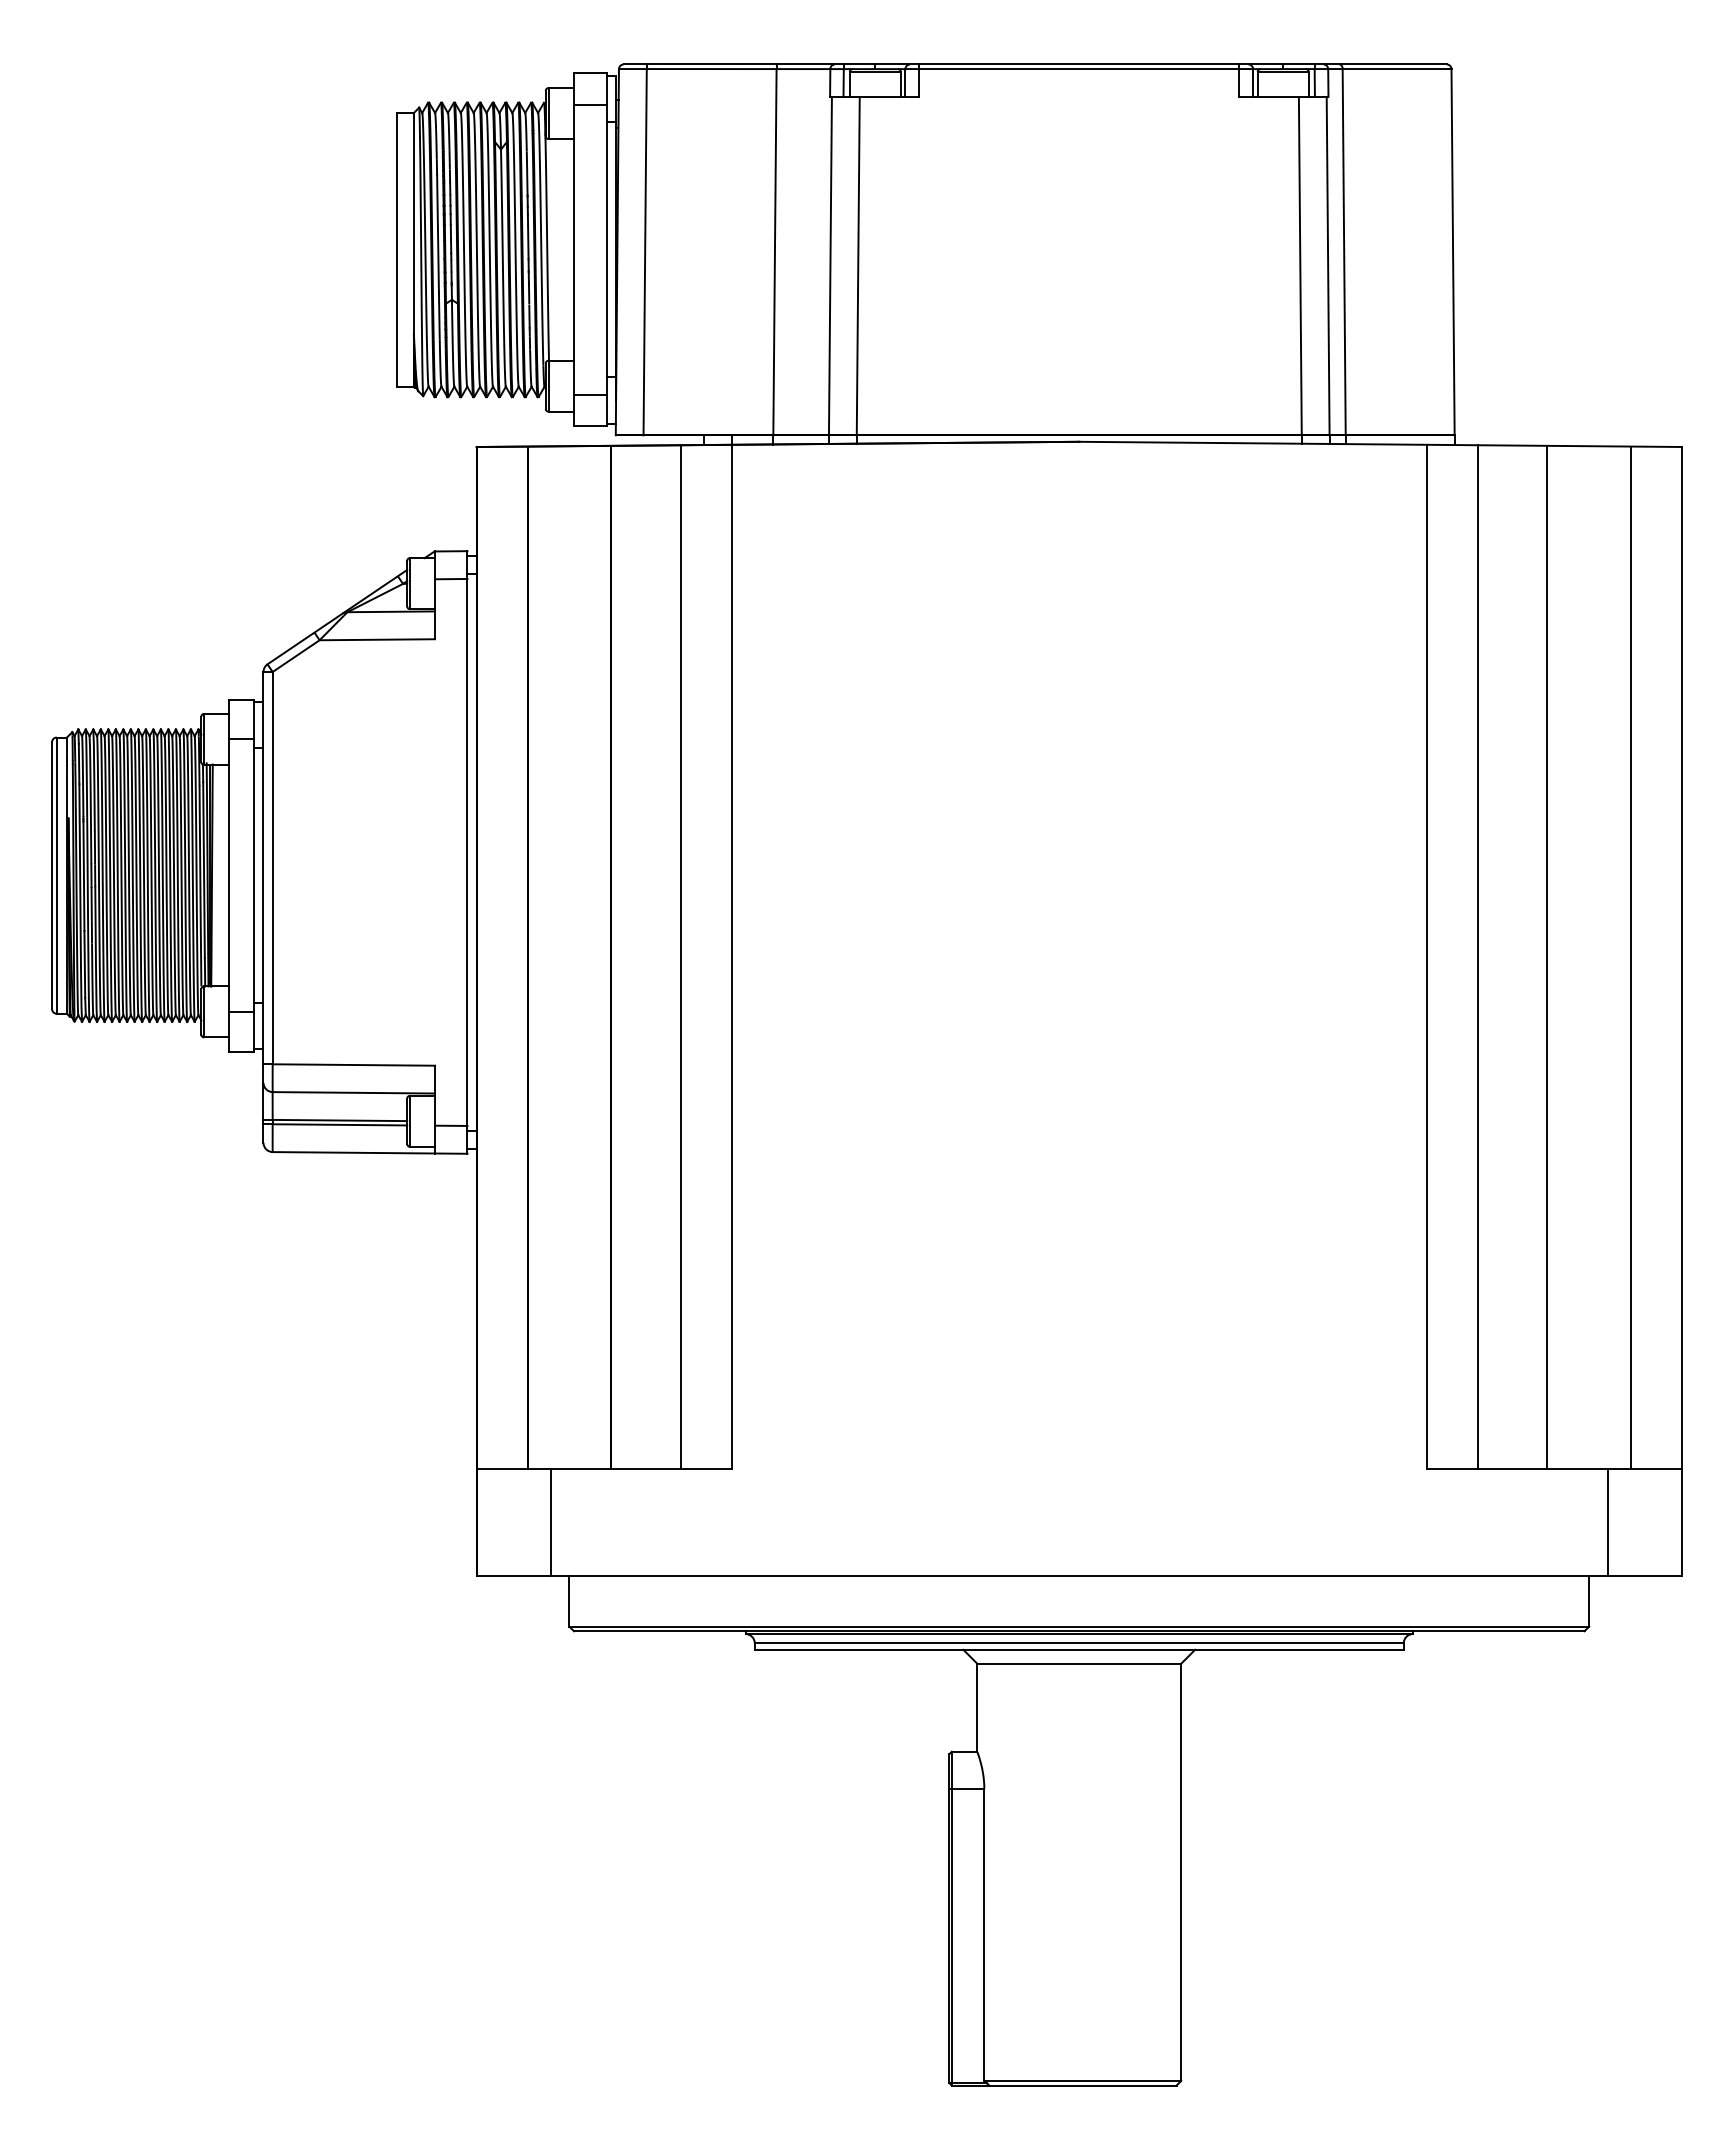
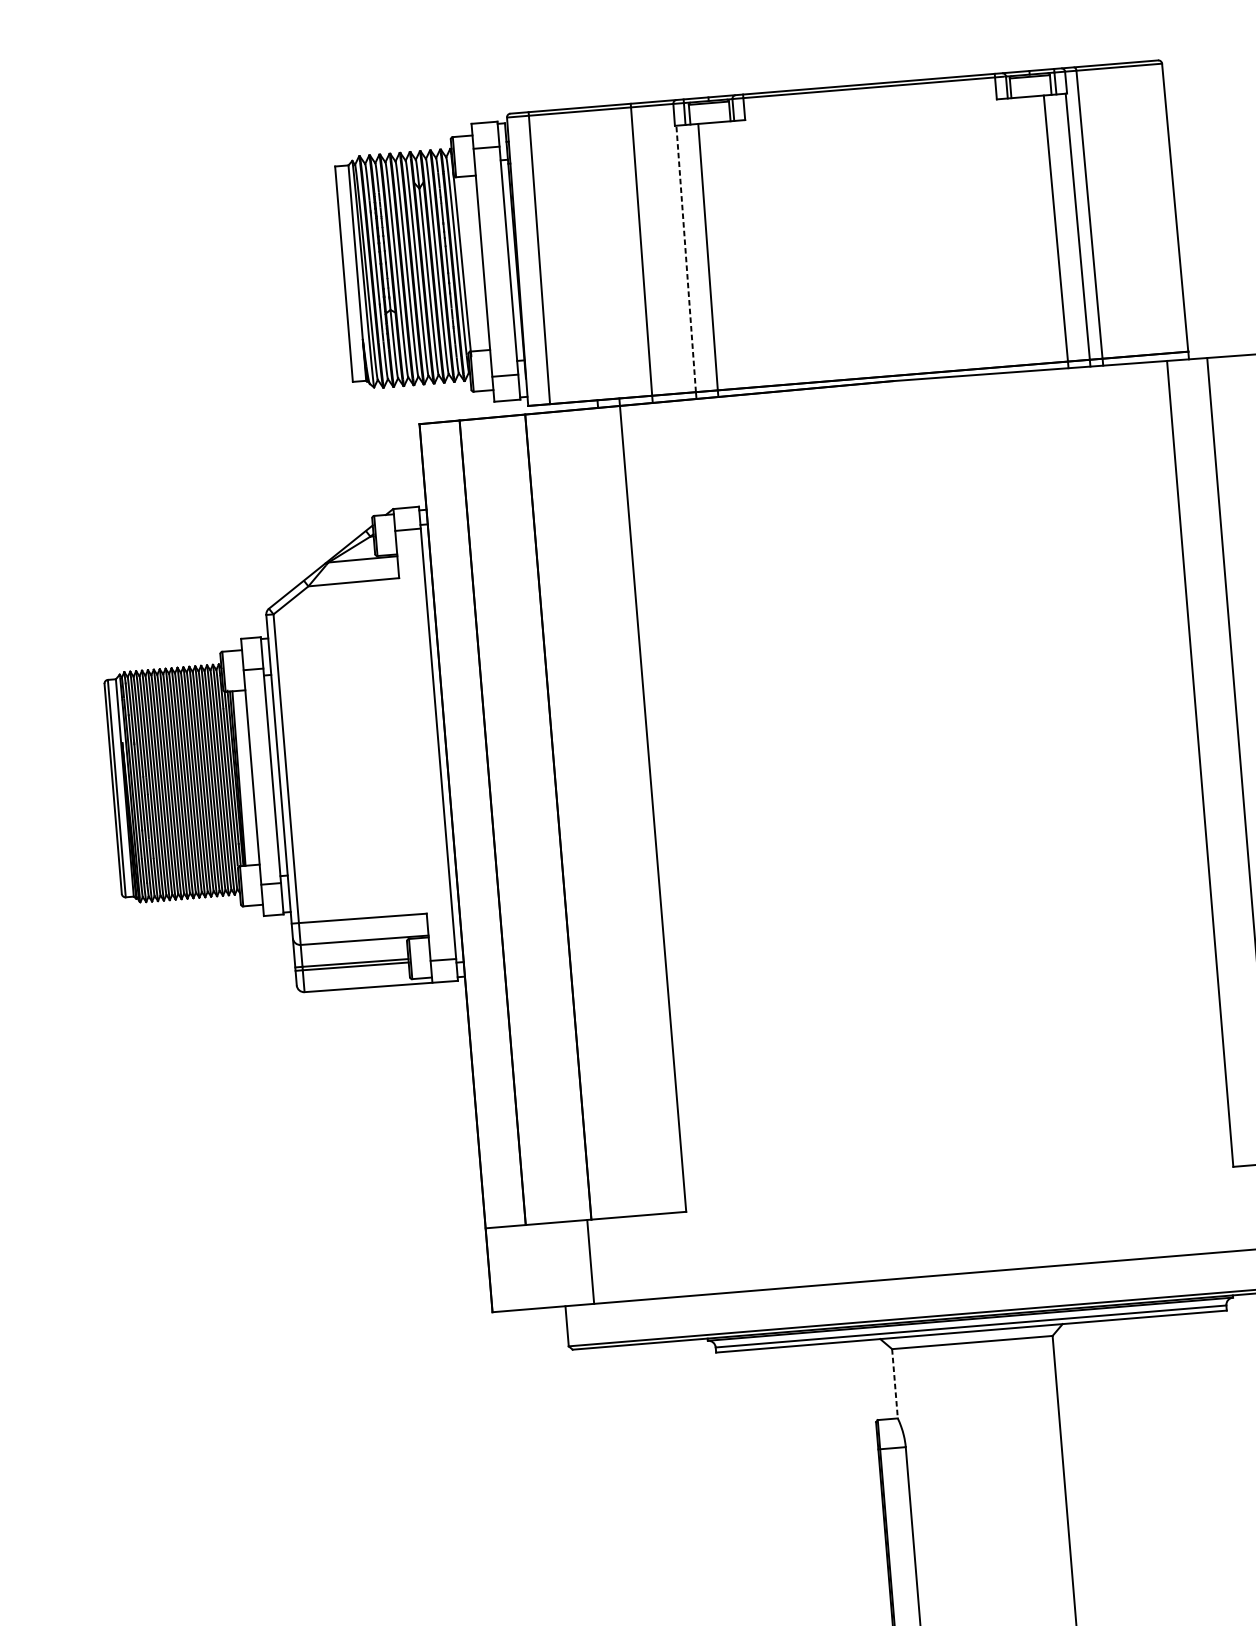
line: (830, 265) -> (686, 258), solid -> dashed
line: (680, 957) -> (612, 812), removed
line: (550, 1522) -> (590, 1262), moved
line: (977, 1708) -> (895, 1384), solid -> dashed

